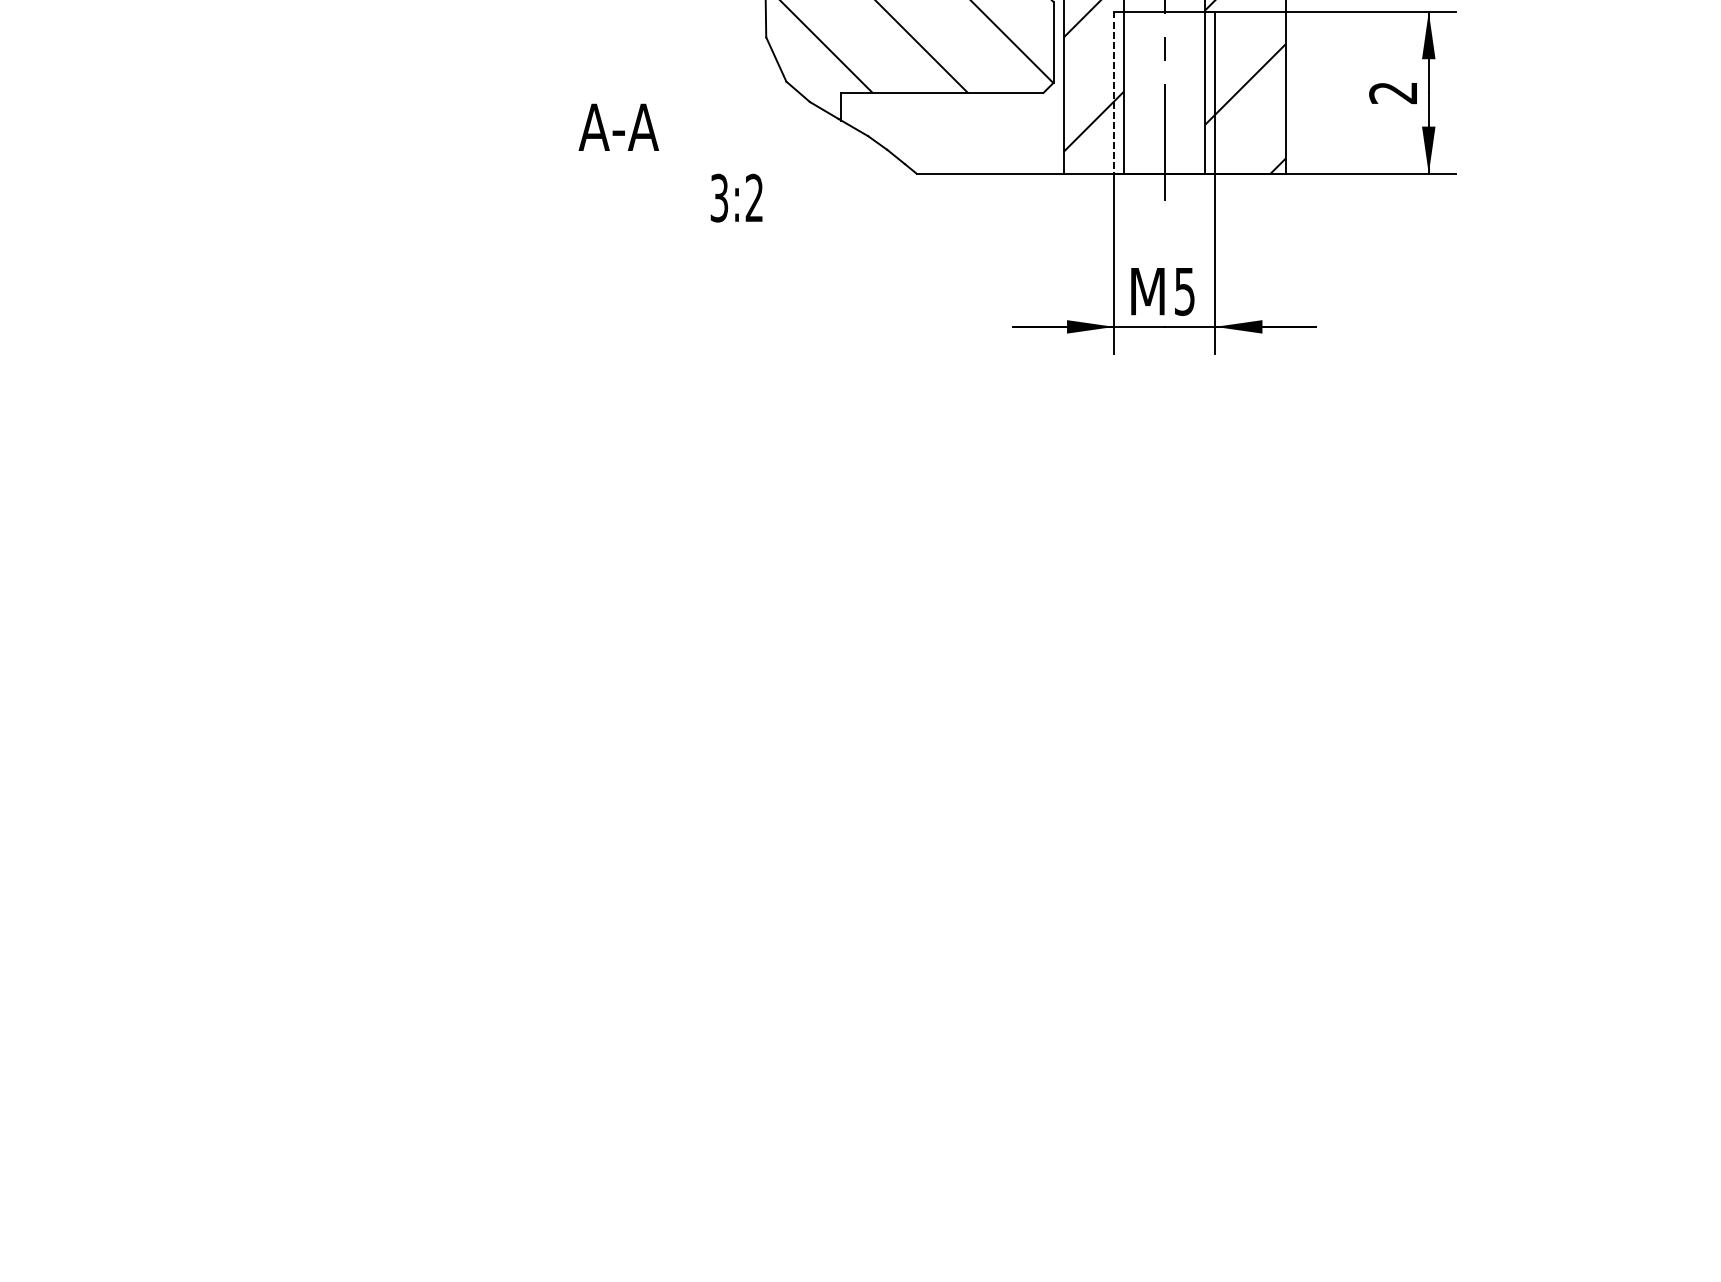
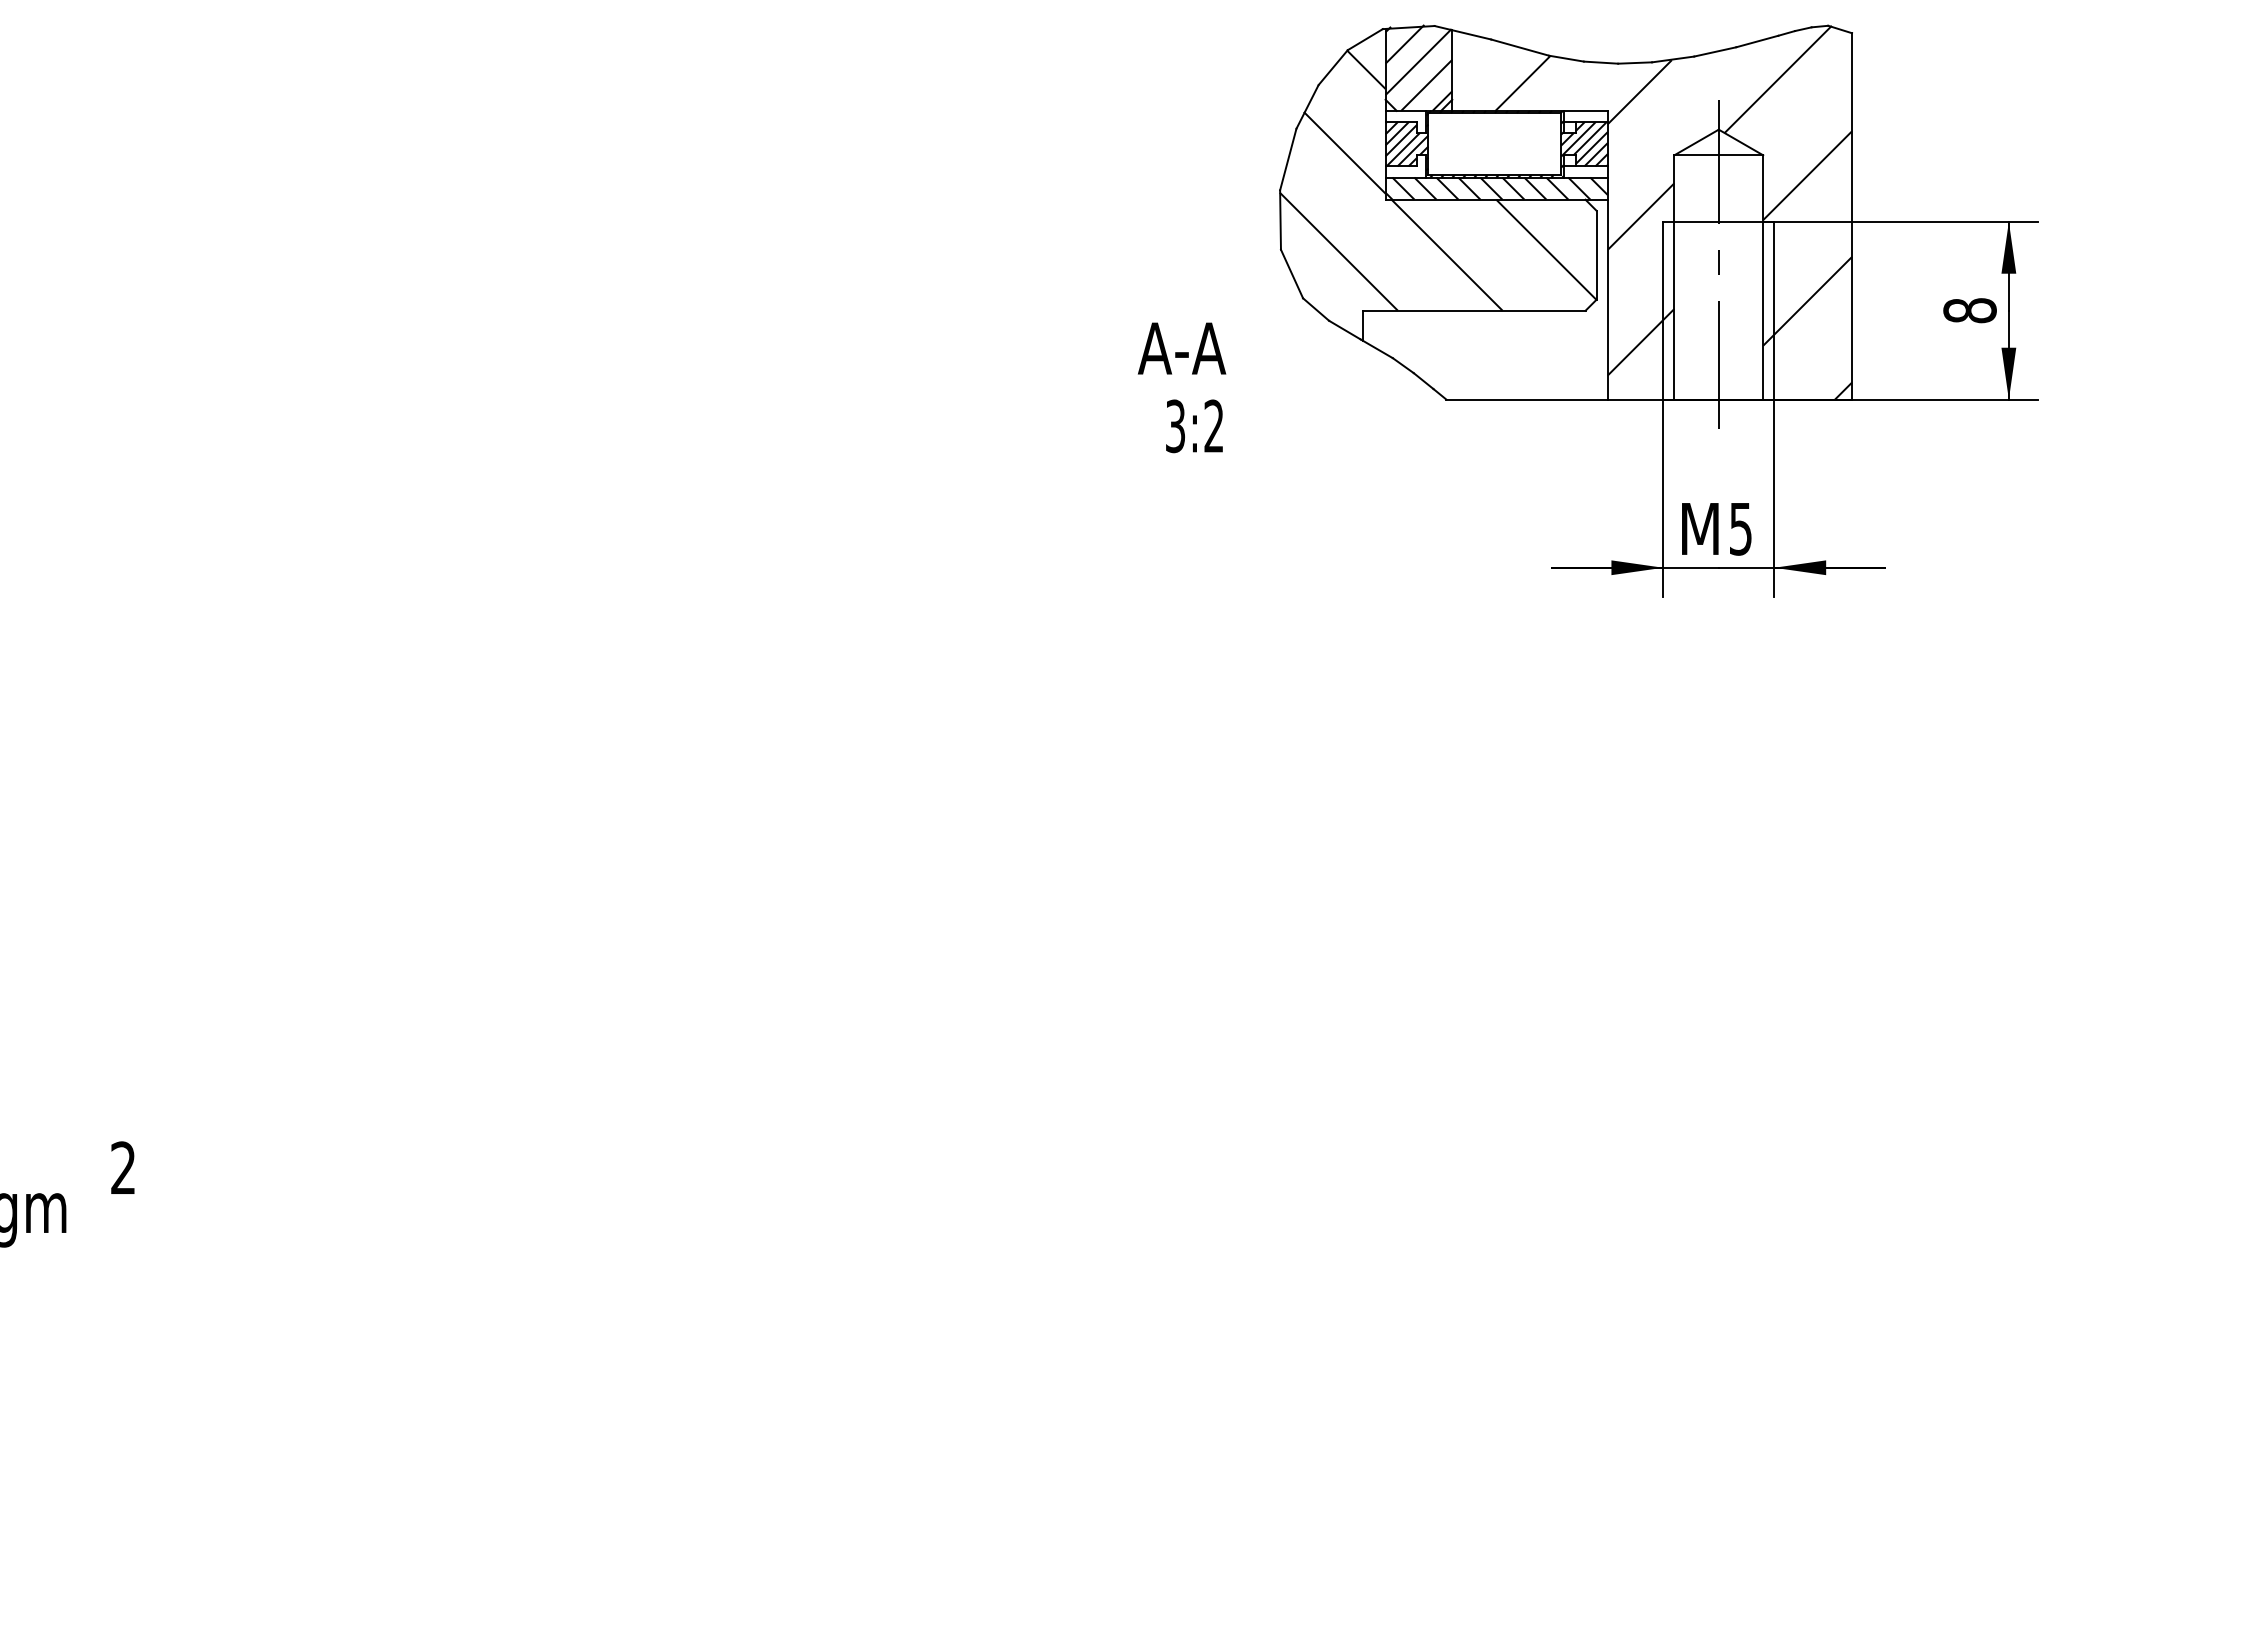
line: (1114, 92) -> (1663, 310), dashed -> solid
text: (1392, 92) -> (1969, 310), 2 -> 8
text: (619, 127) -> (1182, 348), moved
text: (736, 198) -> (1194, 426), moved

